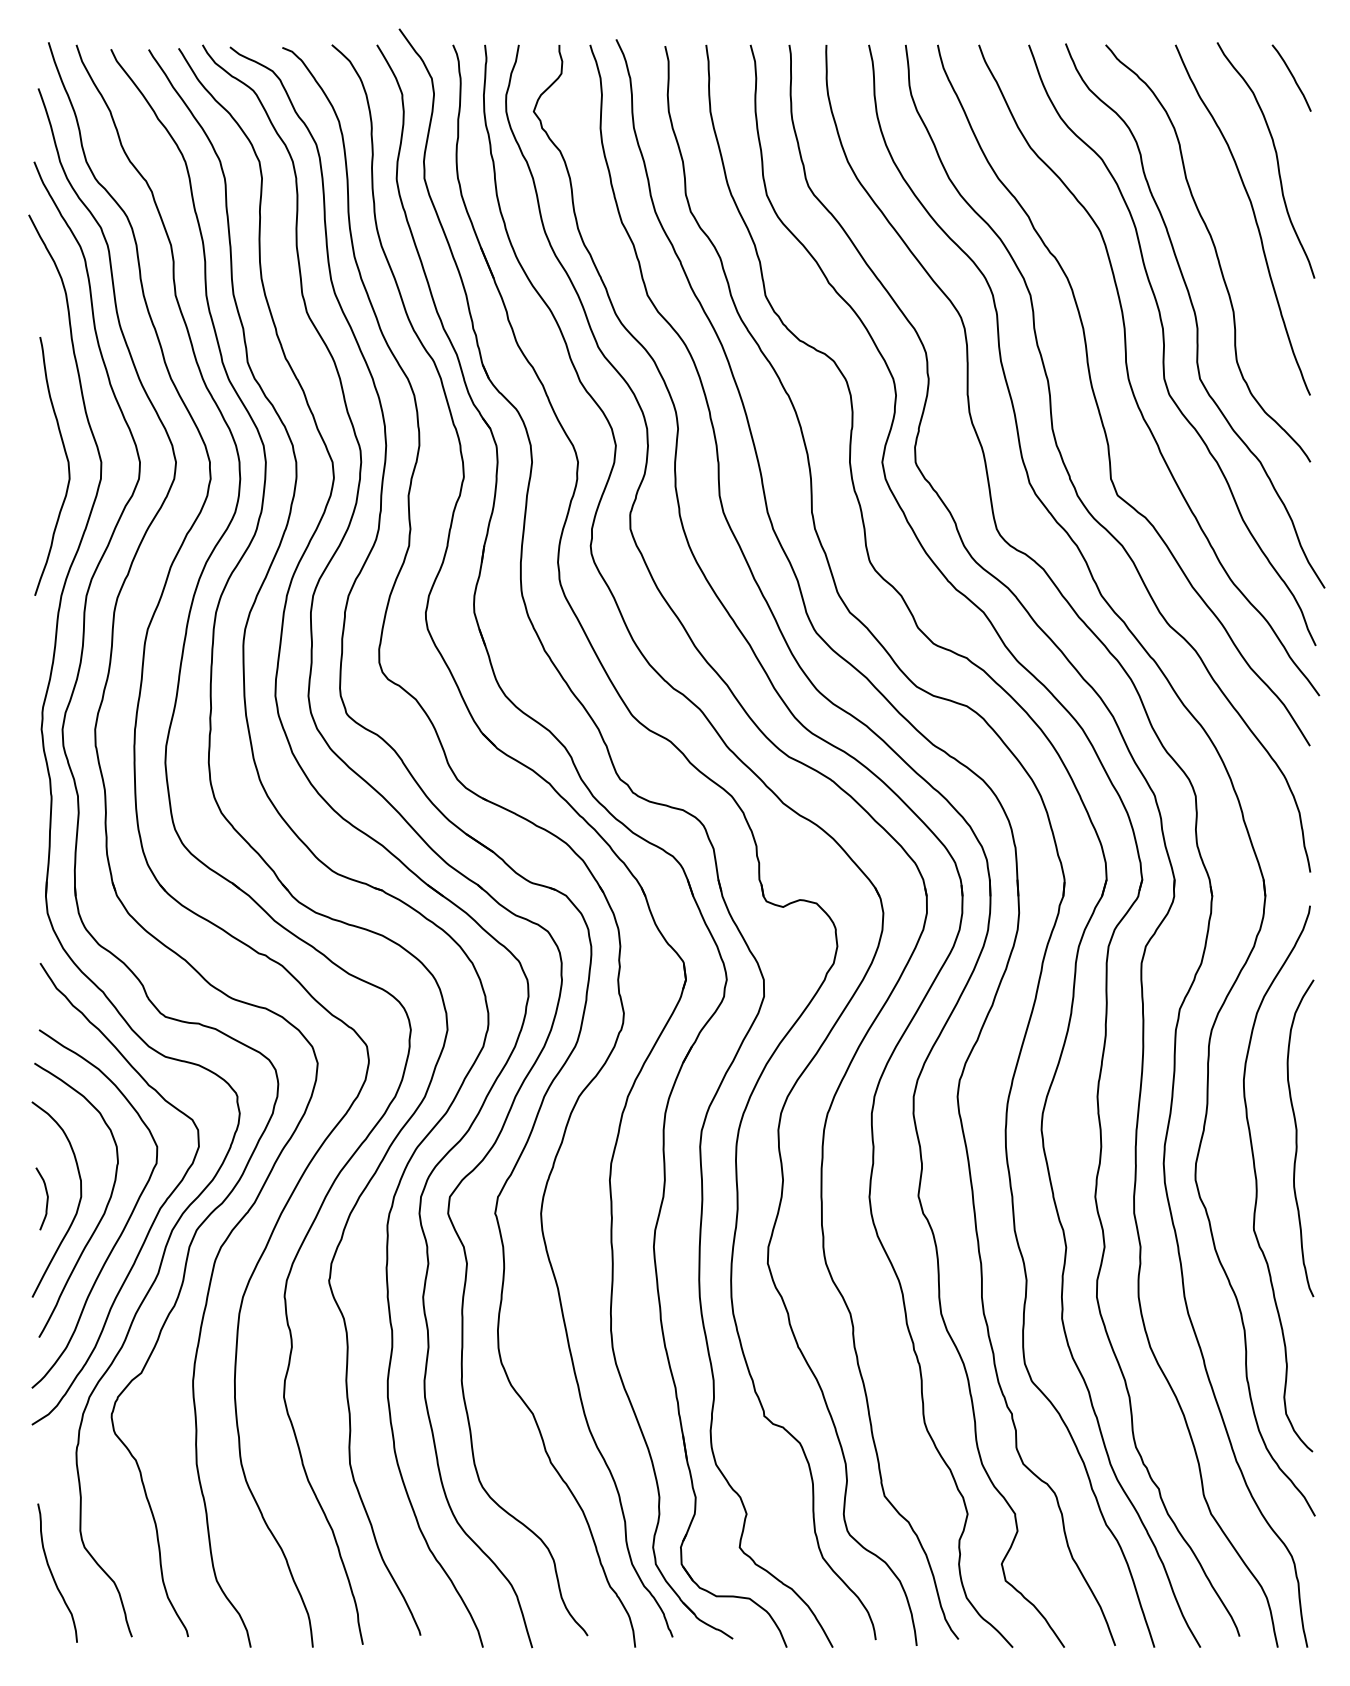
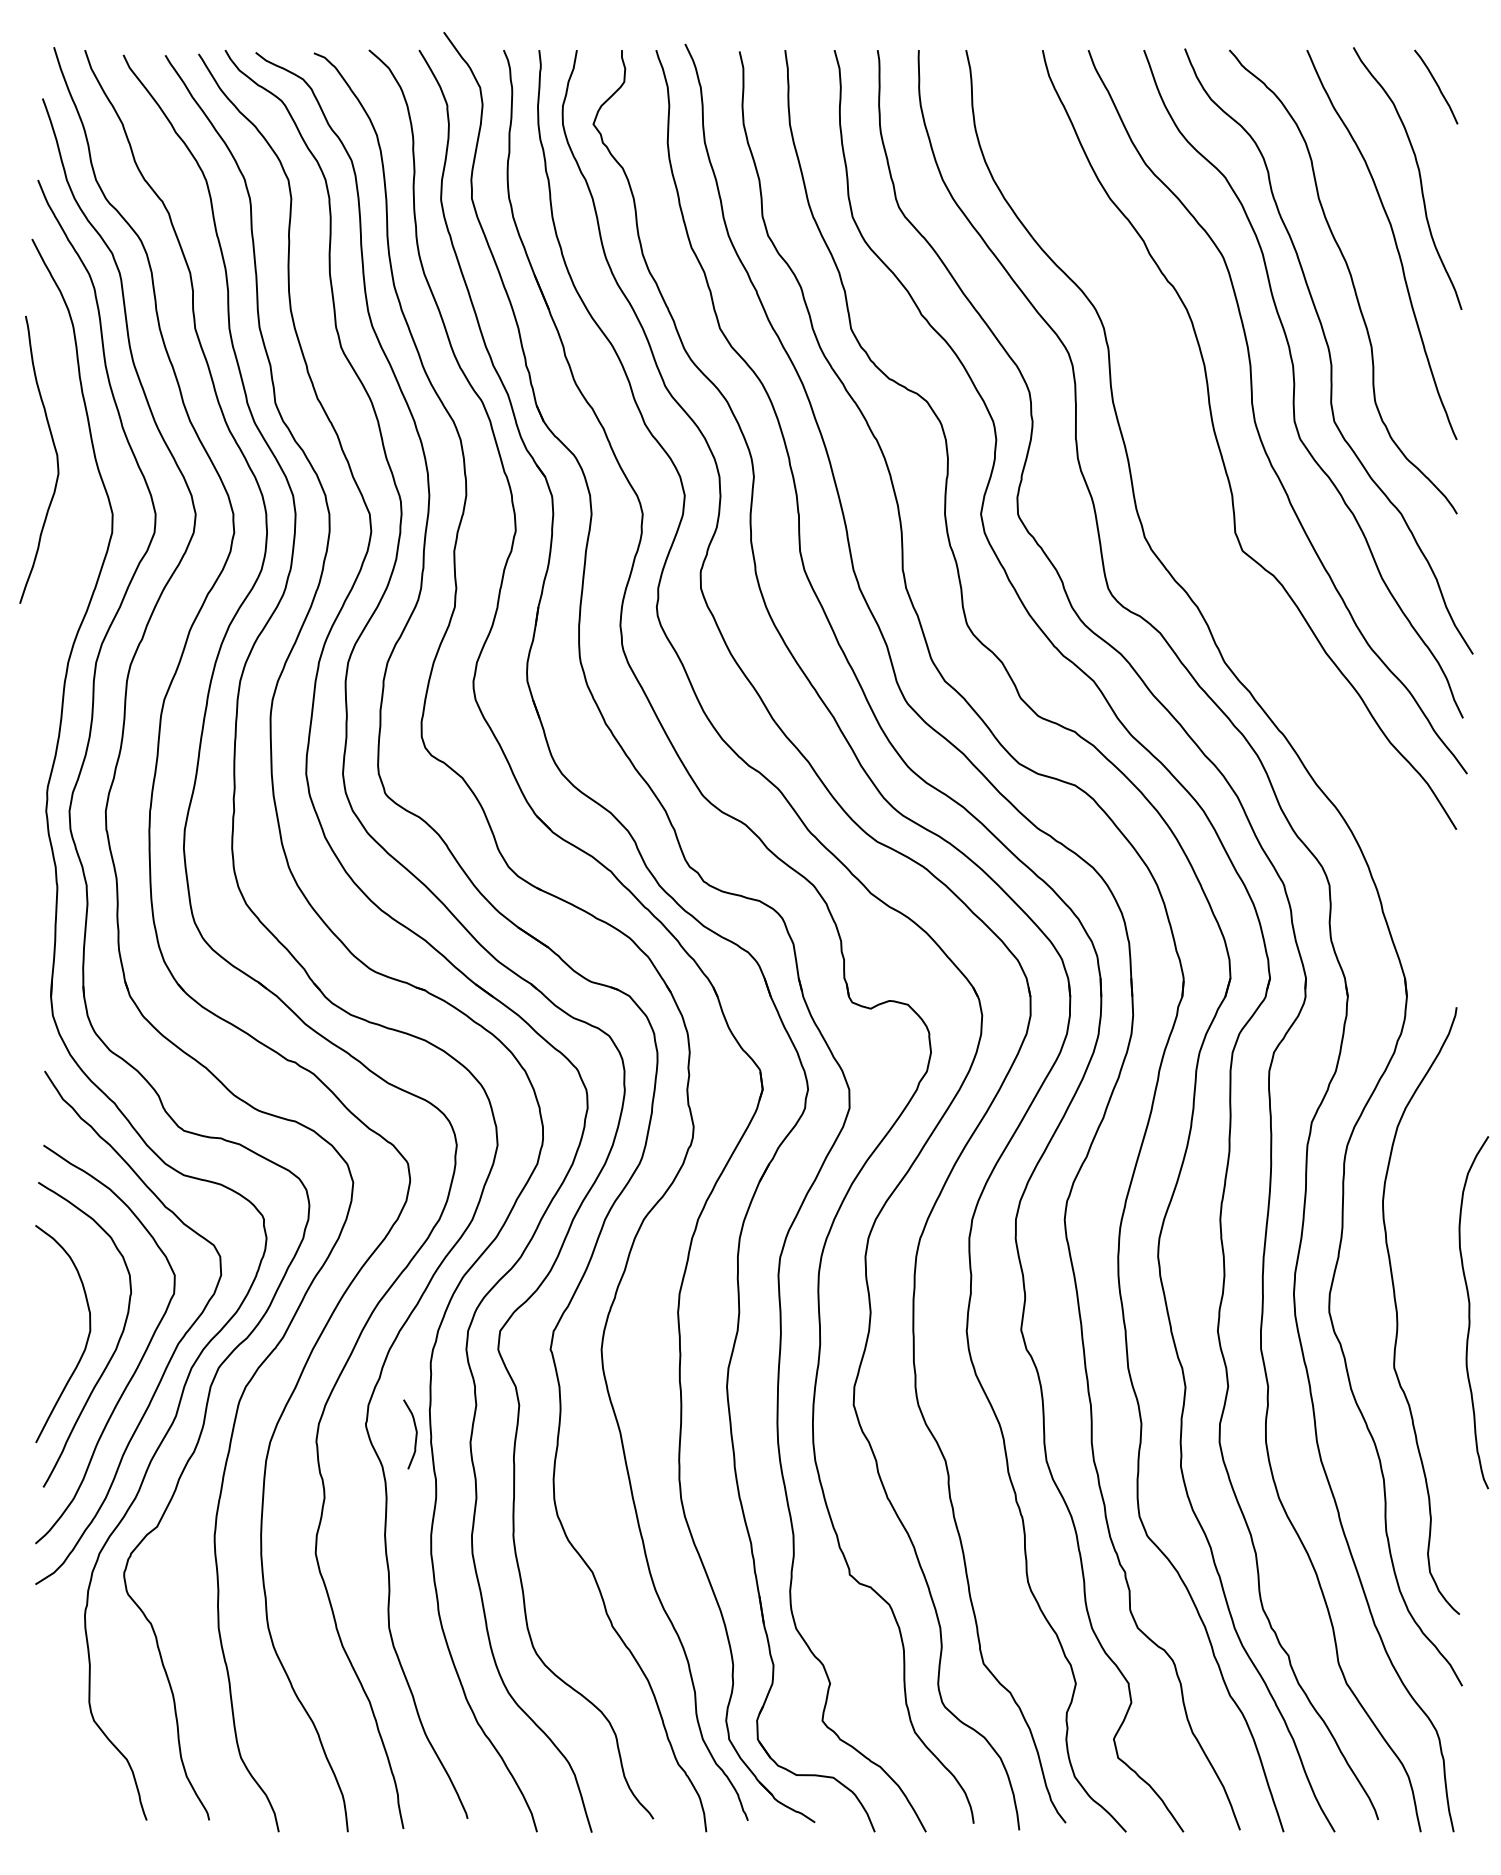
curve: (67, 465) -> (56, 458), moved
curve: (1070, 475) -> (1190, 528), removed
curve: (1297, 1138) -> (1470, 1312), moved
curve: (46, 1198) -> (415, 1433), moved
curve: (52, 1572) -> (58, 1748), removed

